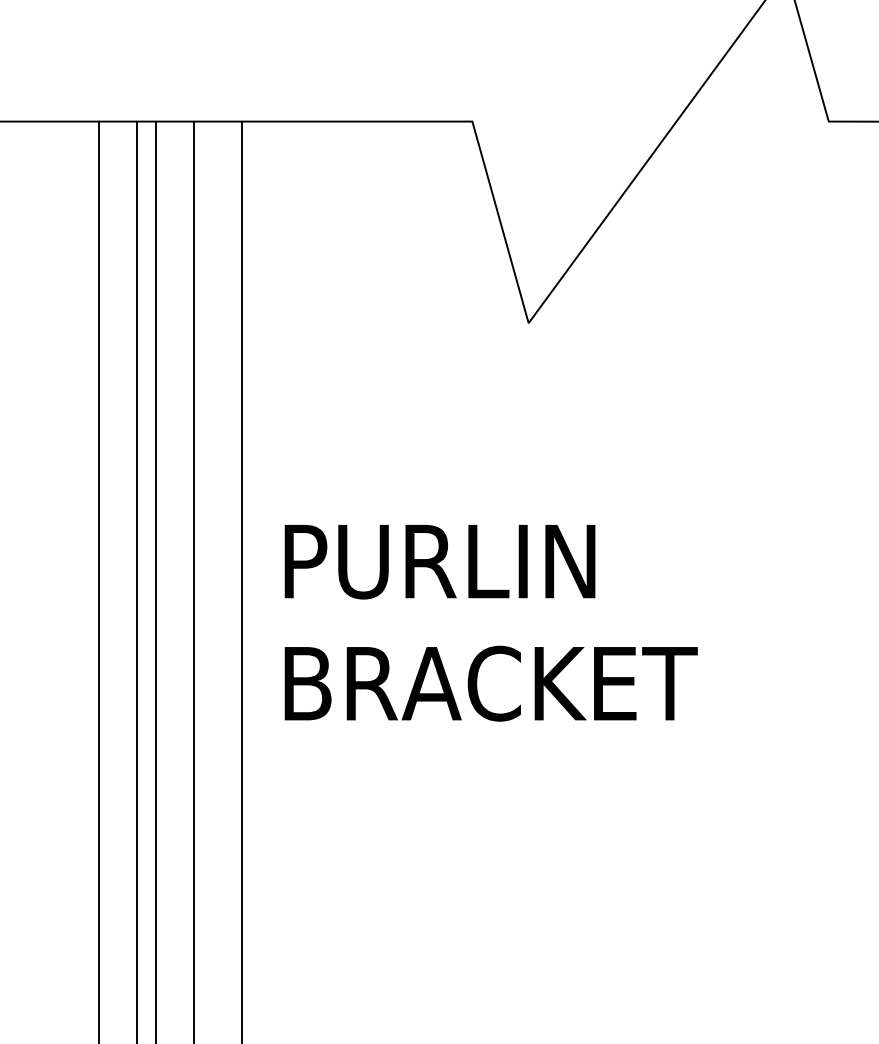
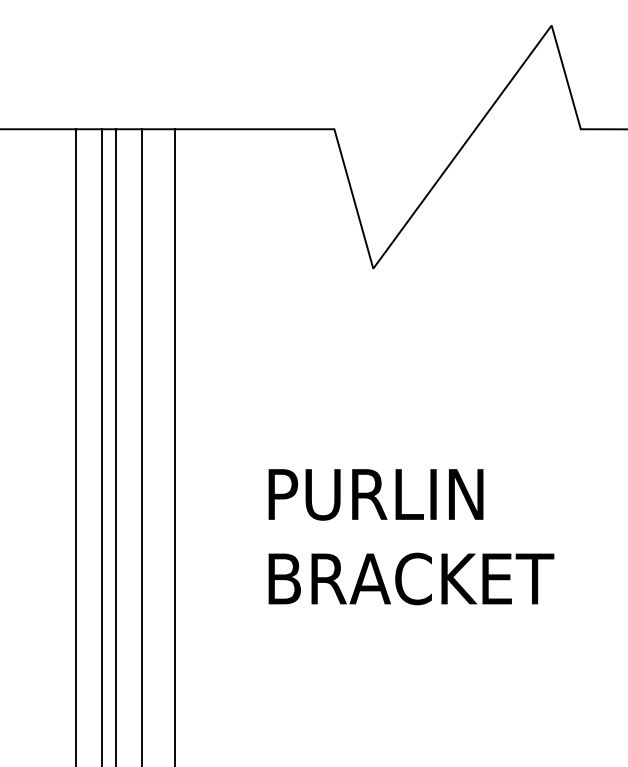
text: (491, 623) -> (411, 537), moved

